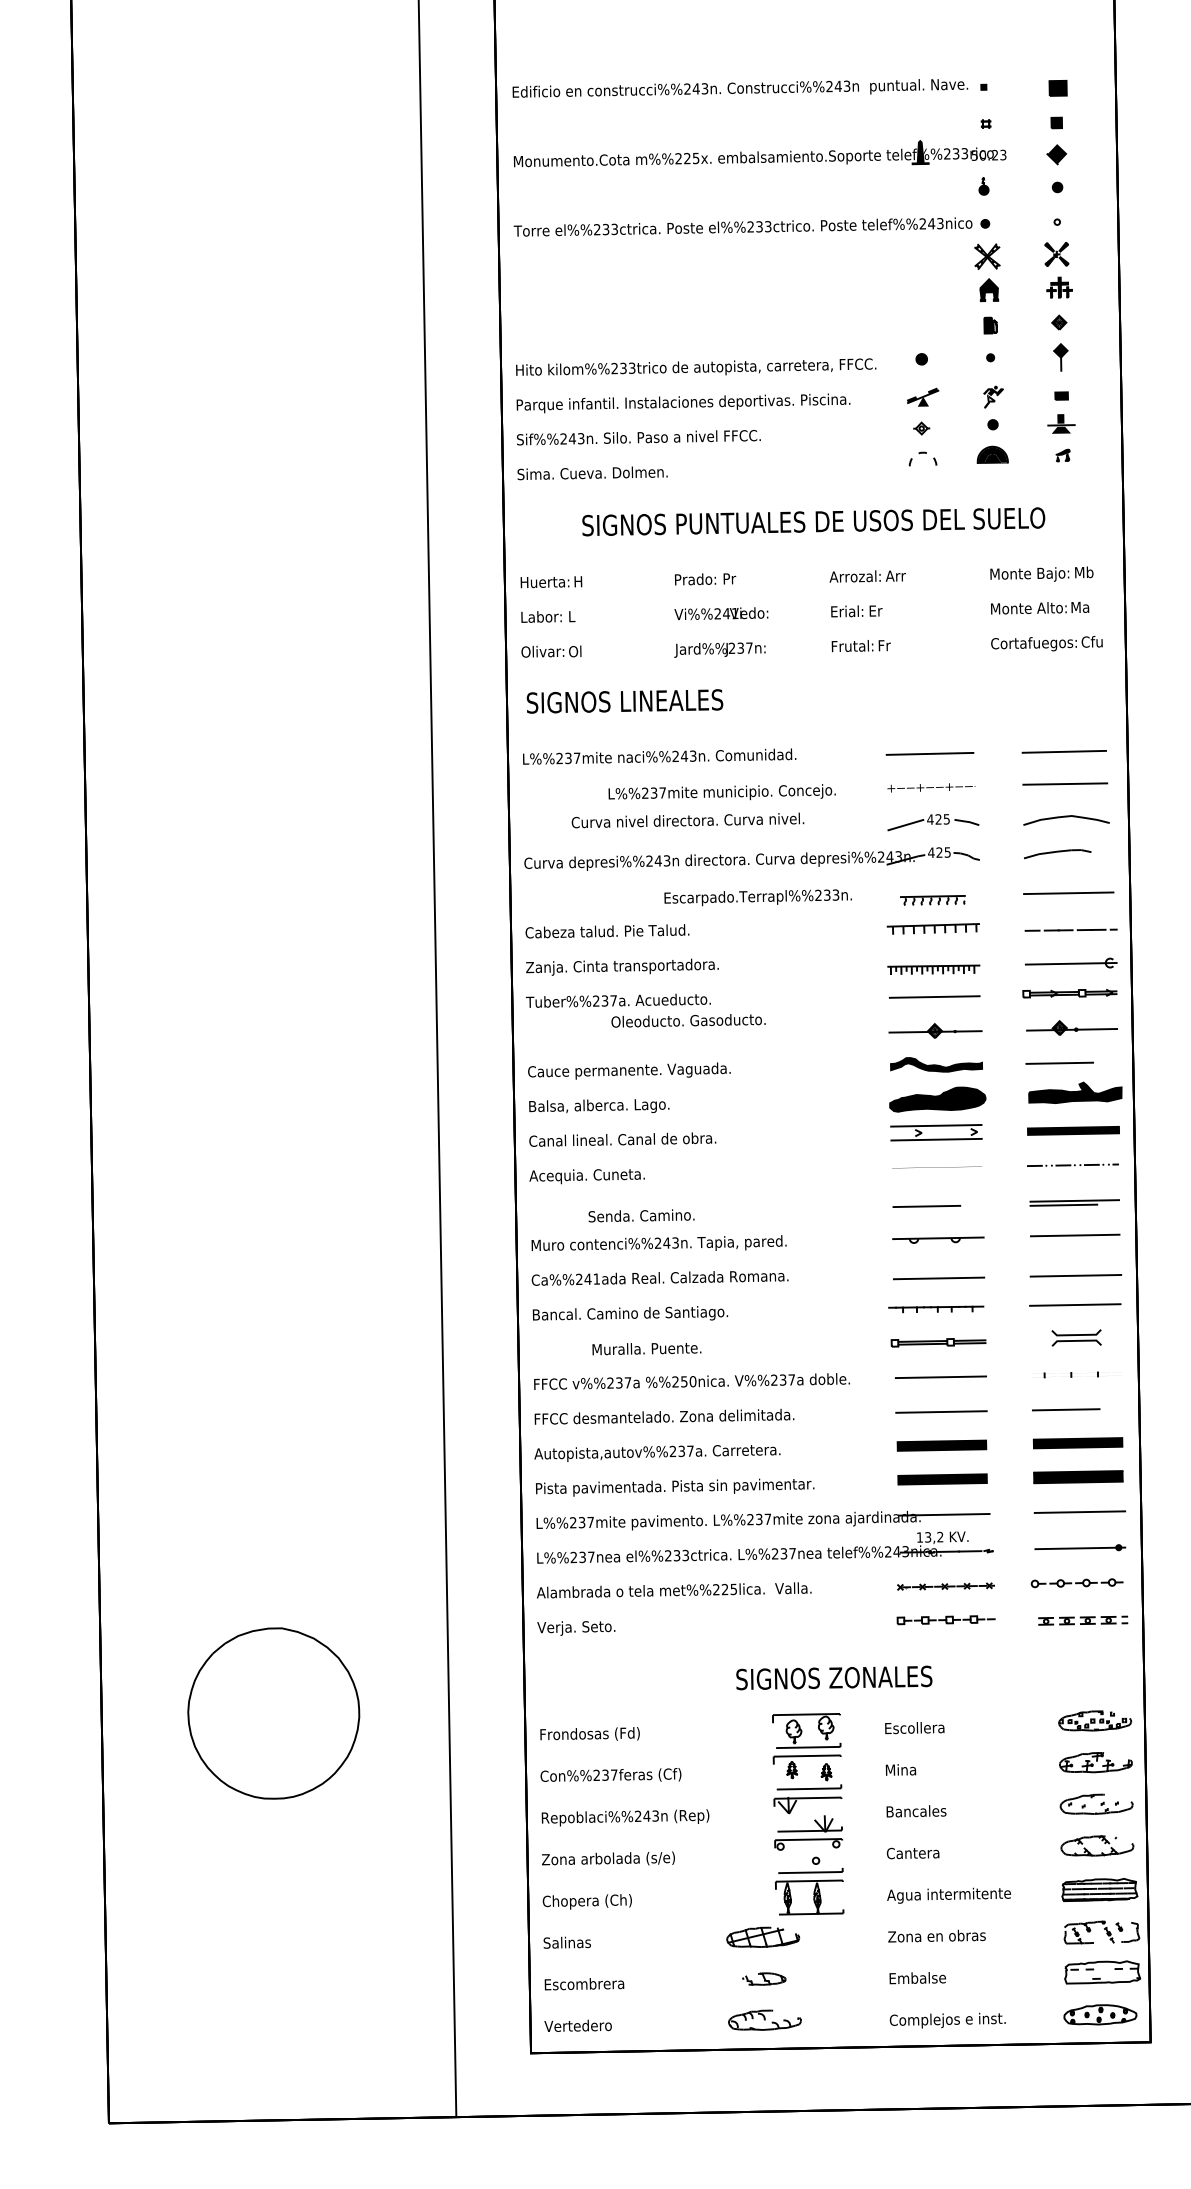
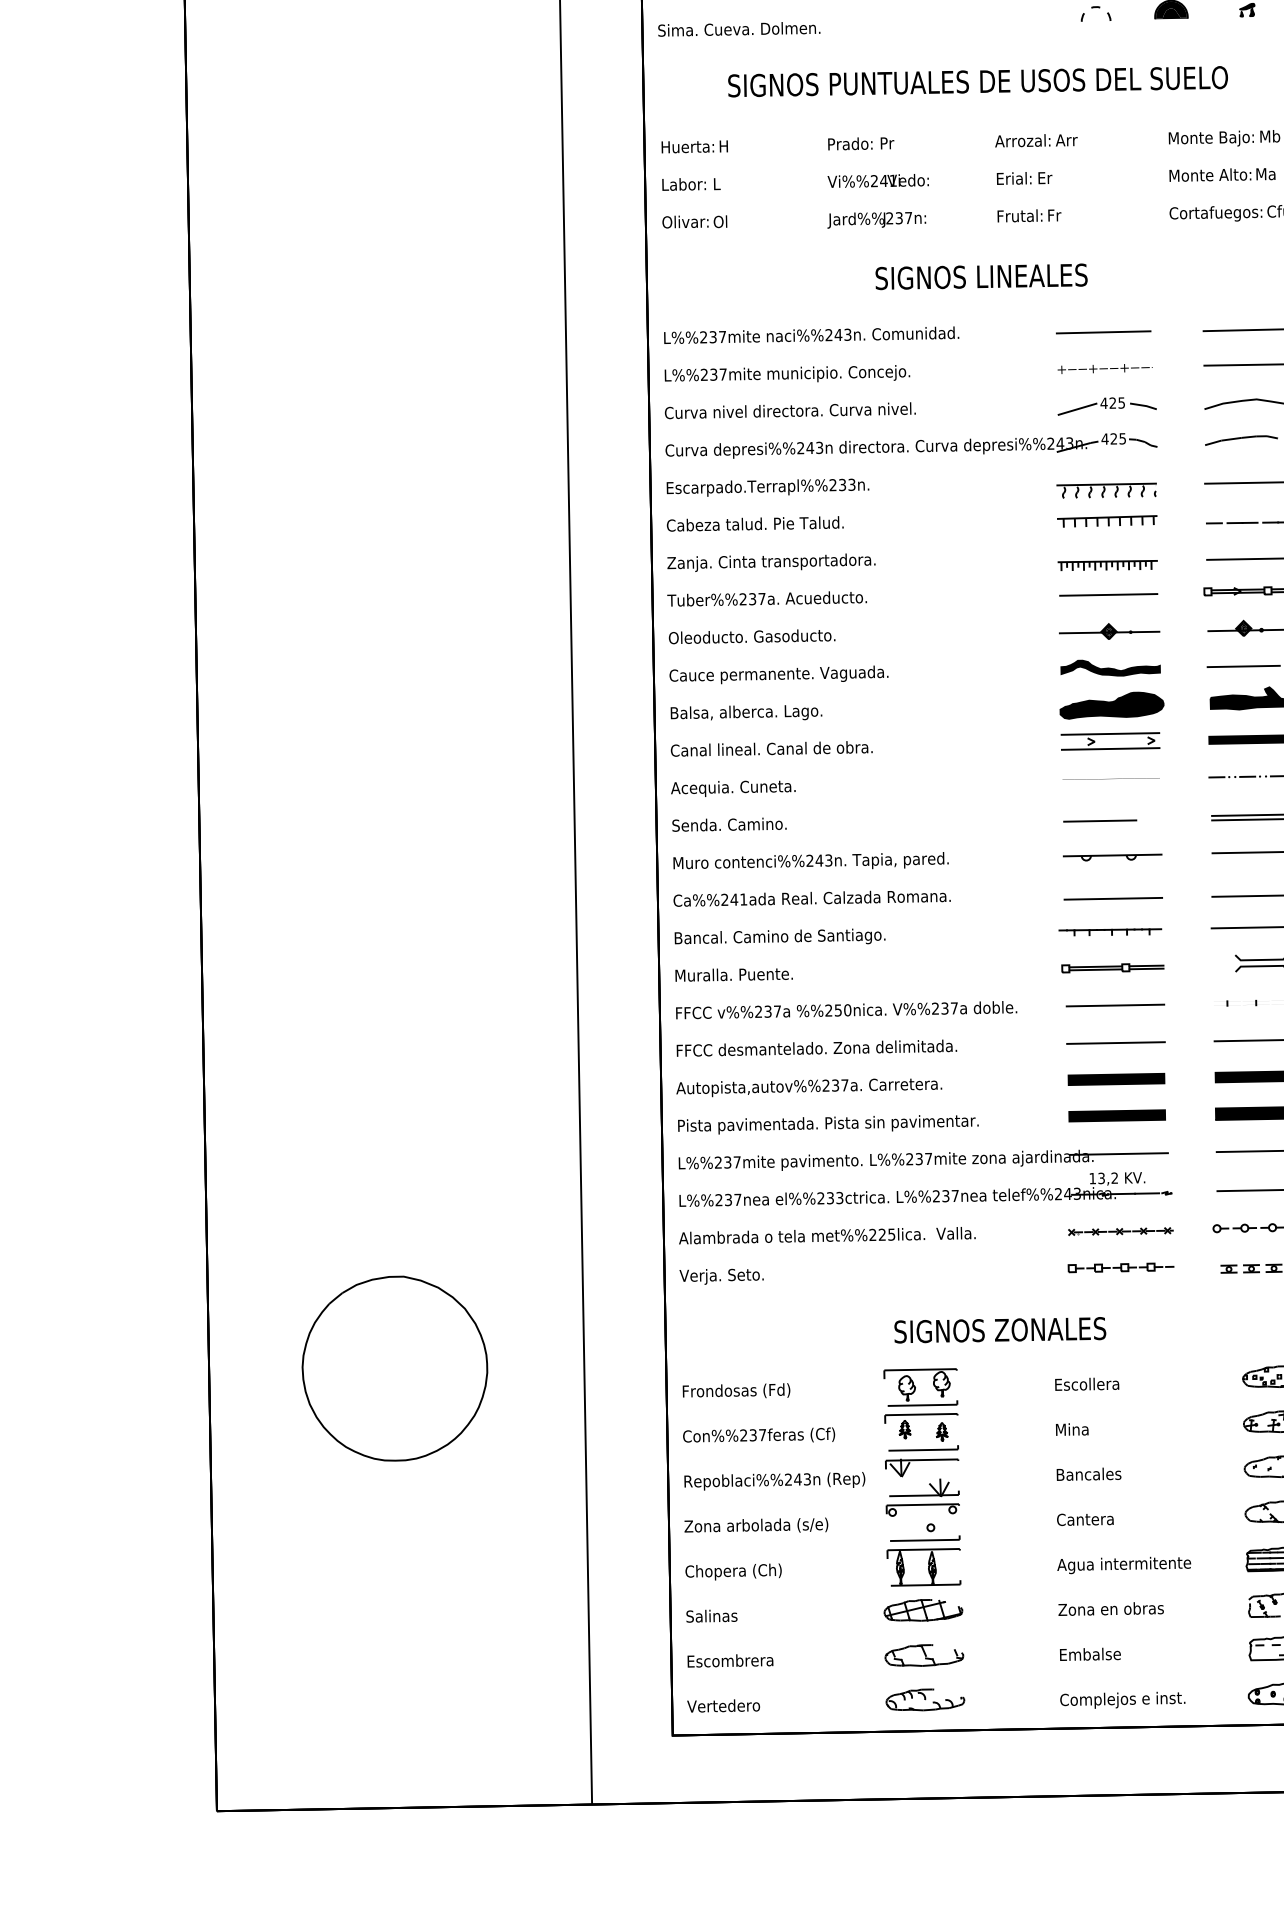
text: (624, 701) -> (981, 276), moved
text: (721, 792) -> (786, 374), moved
text: (687, 820) -> (789, 410), moved
text: (757, 897) -> (767, 487), moved
part: (932, 900) -> (1106, 490), size x1.43
text: (688, 1020) -> (752, 636), moved
text: (641, 1215) -> (729, 824), moved
text: (646, 1349) -> (733, 975), moved
part: (814, 1820) -> (929, 1484), moved
part: (763, 1978) -> (923, 1654), size x1.67

